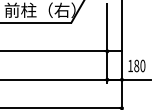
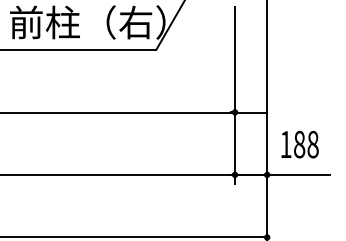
text: (142, 65) -> (312, 143), 180 -> 188

